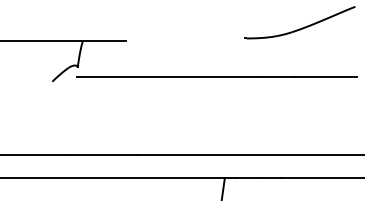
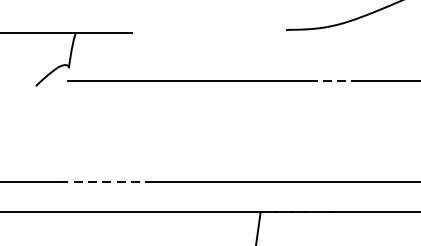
line: (278, 77) -> (330, 80), solid -> dashed
line: (104, 155) -> (103, 182), solid -> dashed

